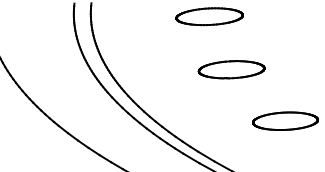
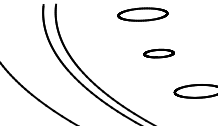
part: (231, 69) -> (158, 53), size x0.6

